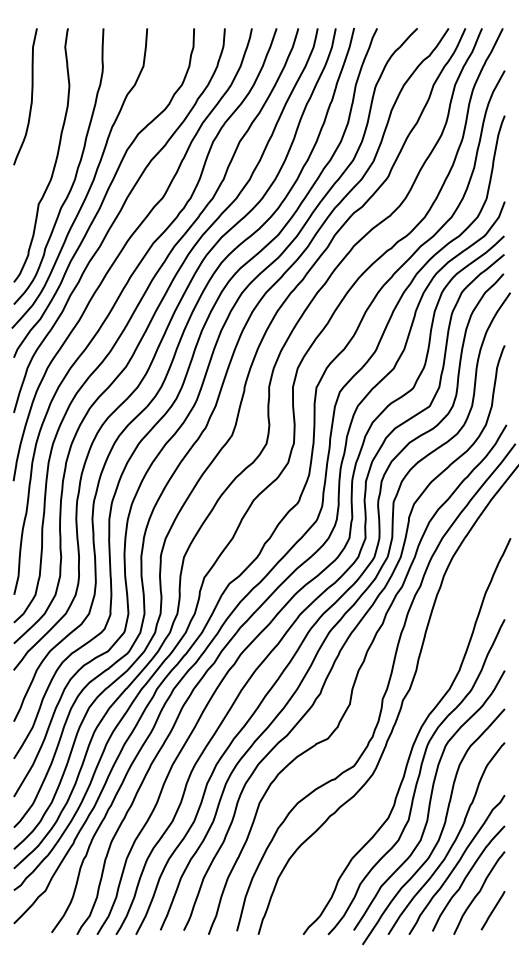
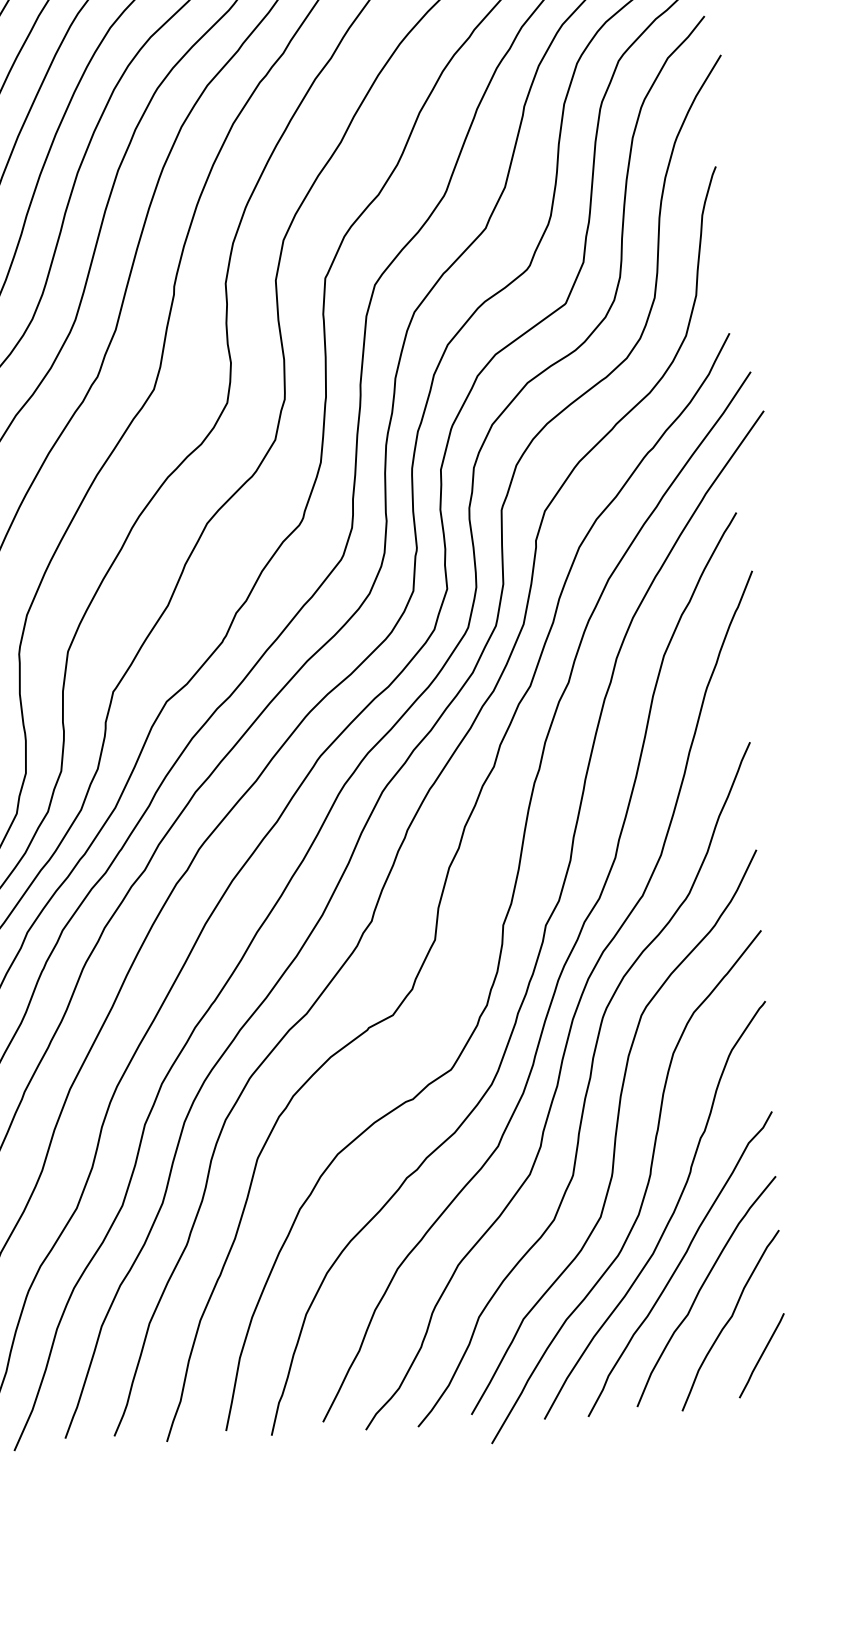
curve: (406, 725) -> (556, 977), added

